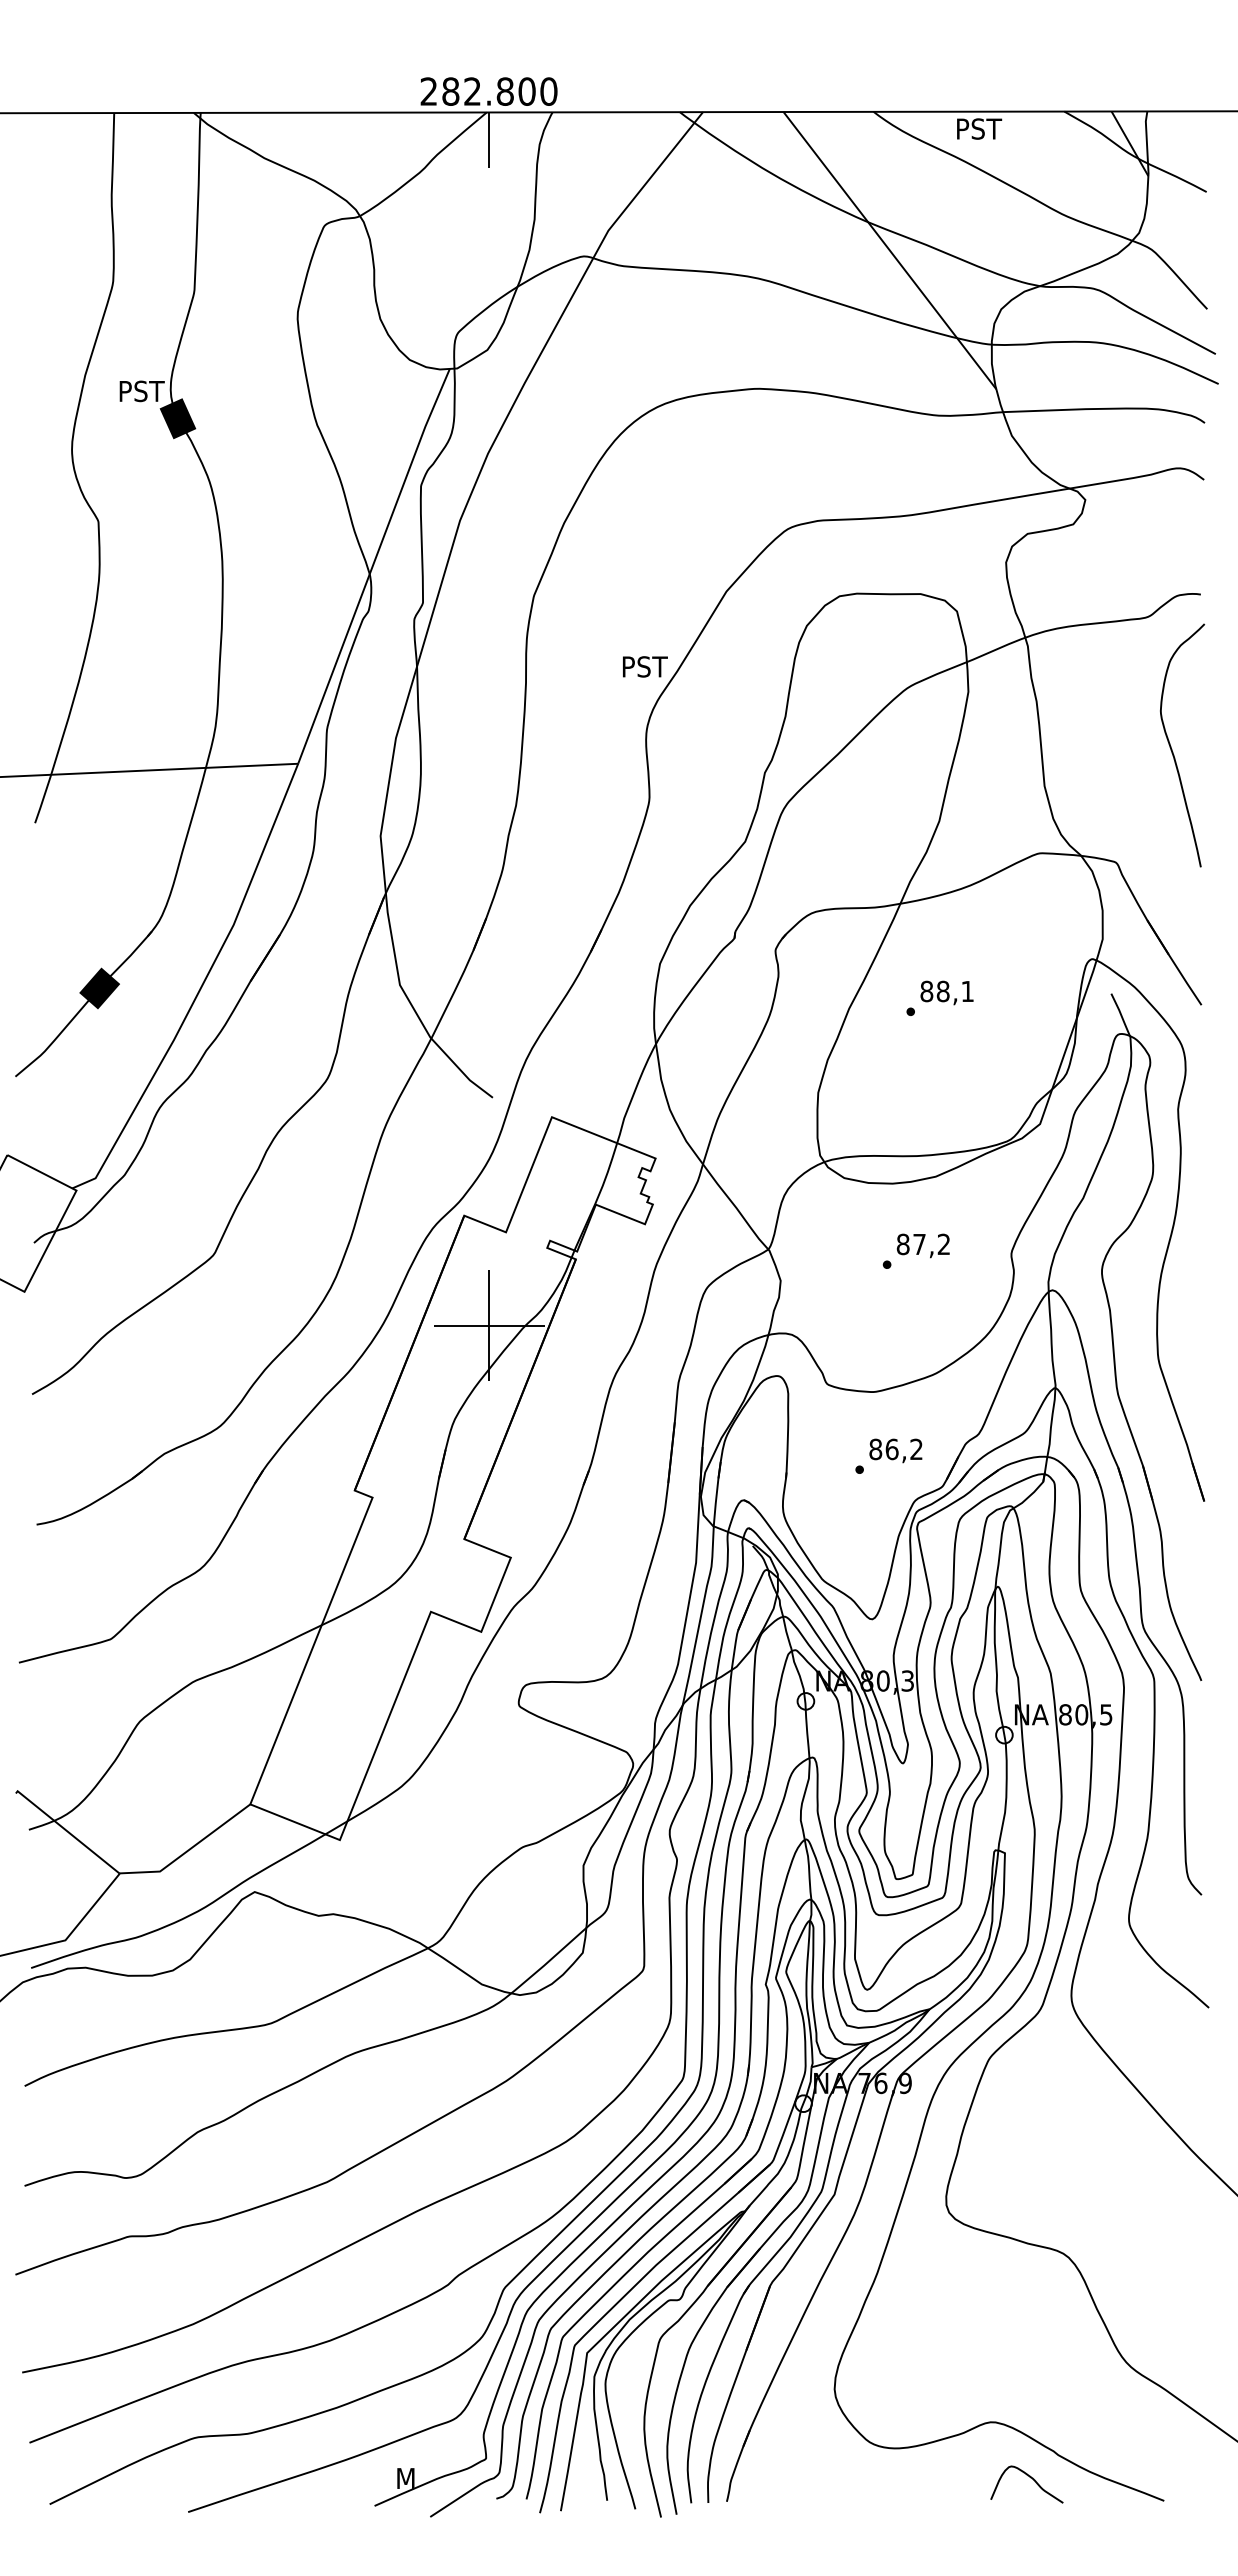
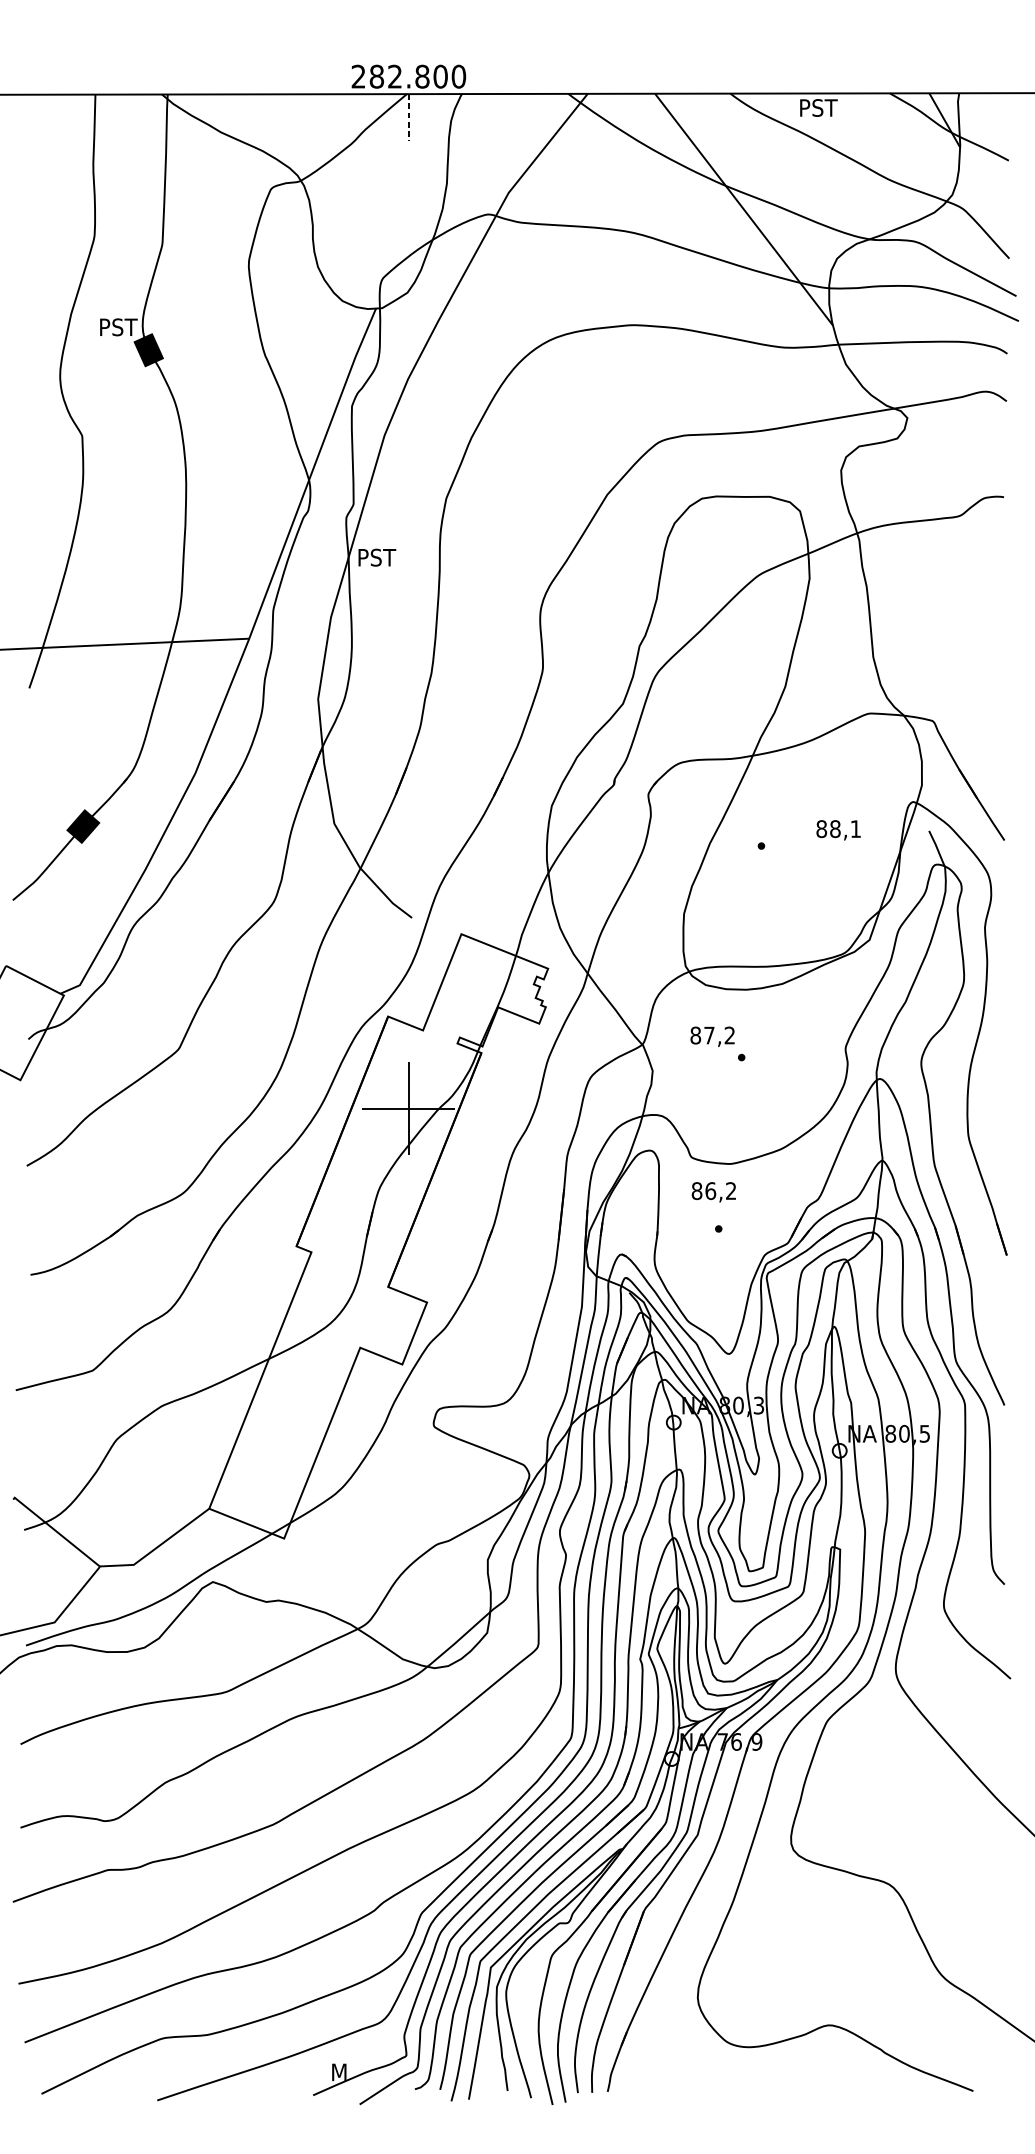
line: (489, 140) -> (409, 117), solid -> dashed
text: (645, 666) -> (377, 557), moved
curve: (1172, 749) -> (980, 626), removed
text: (946, 992) -> (838, 829), moved
text: (922, 1245) -> (711, 1036), moved
text: (895, 1450) -> (713, 1191), moved
curve: (1030, 2478) -> (861, 2072), removed

